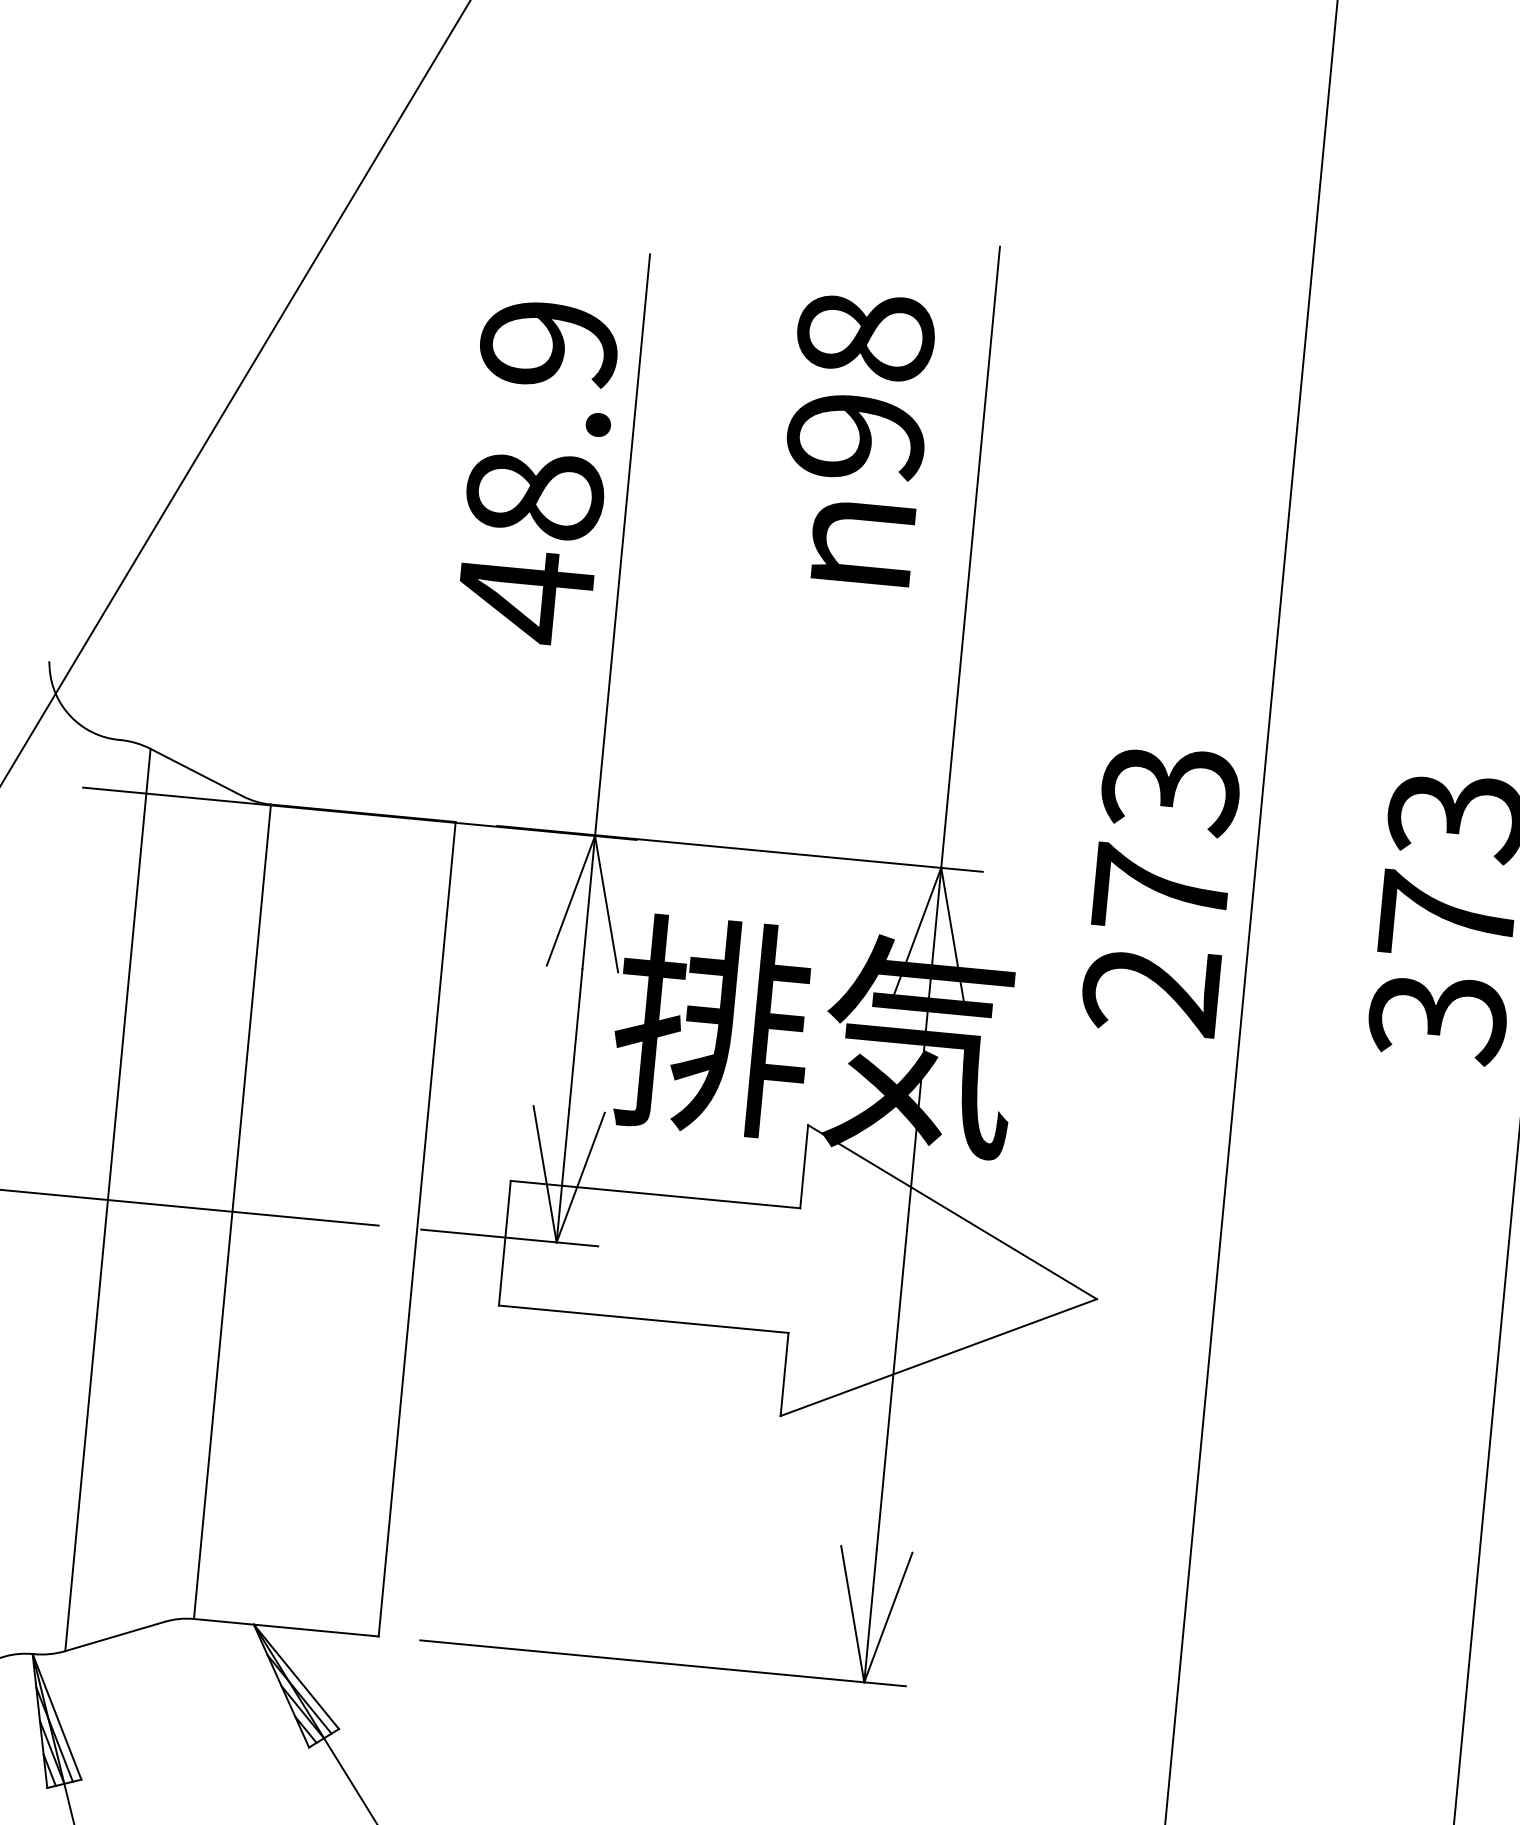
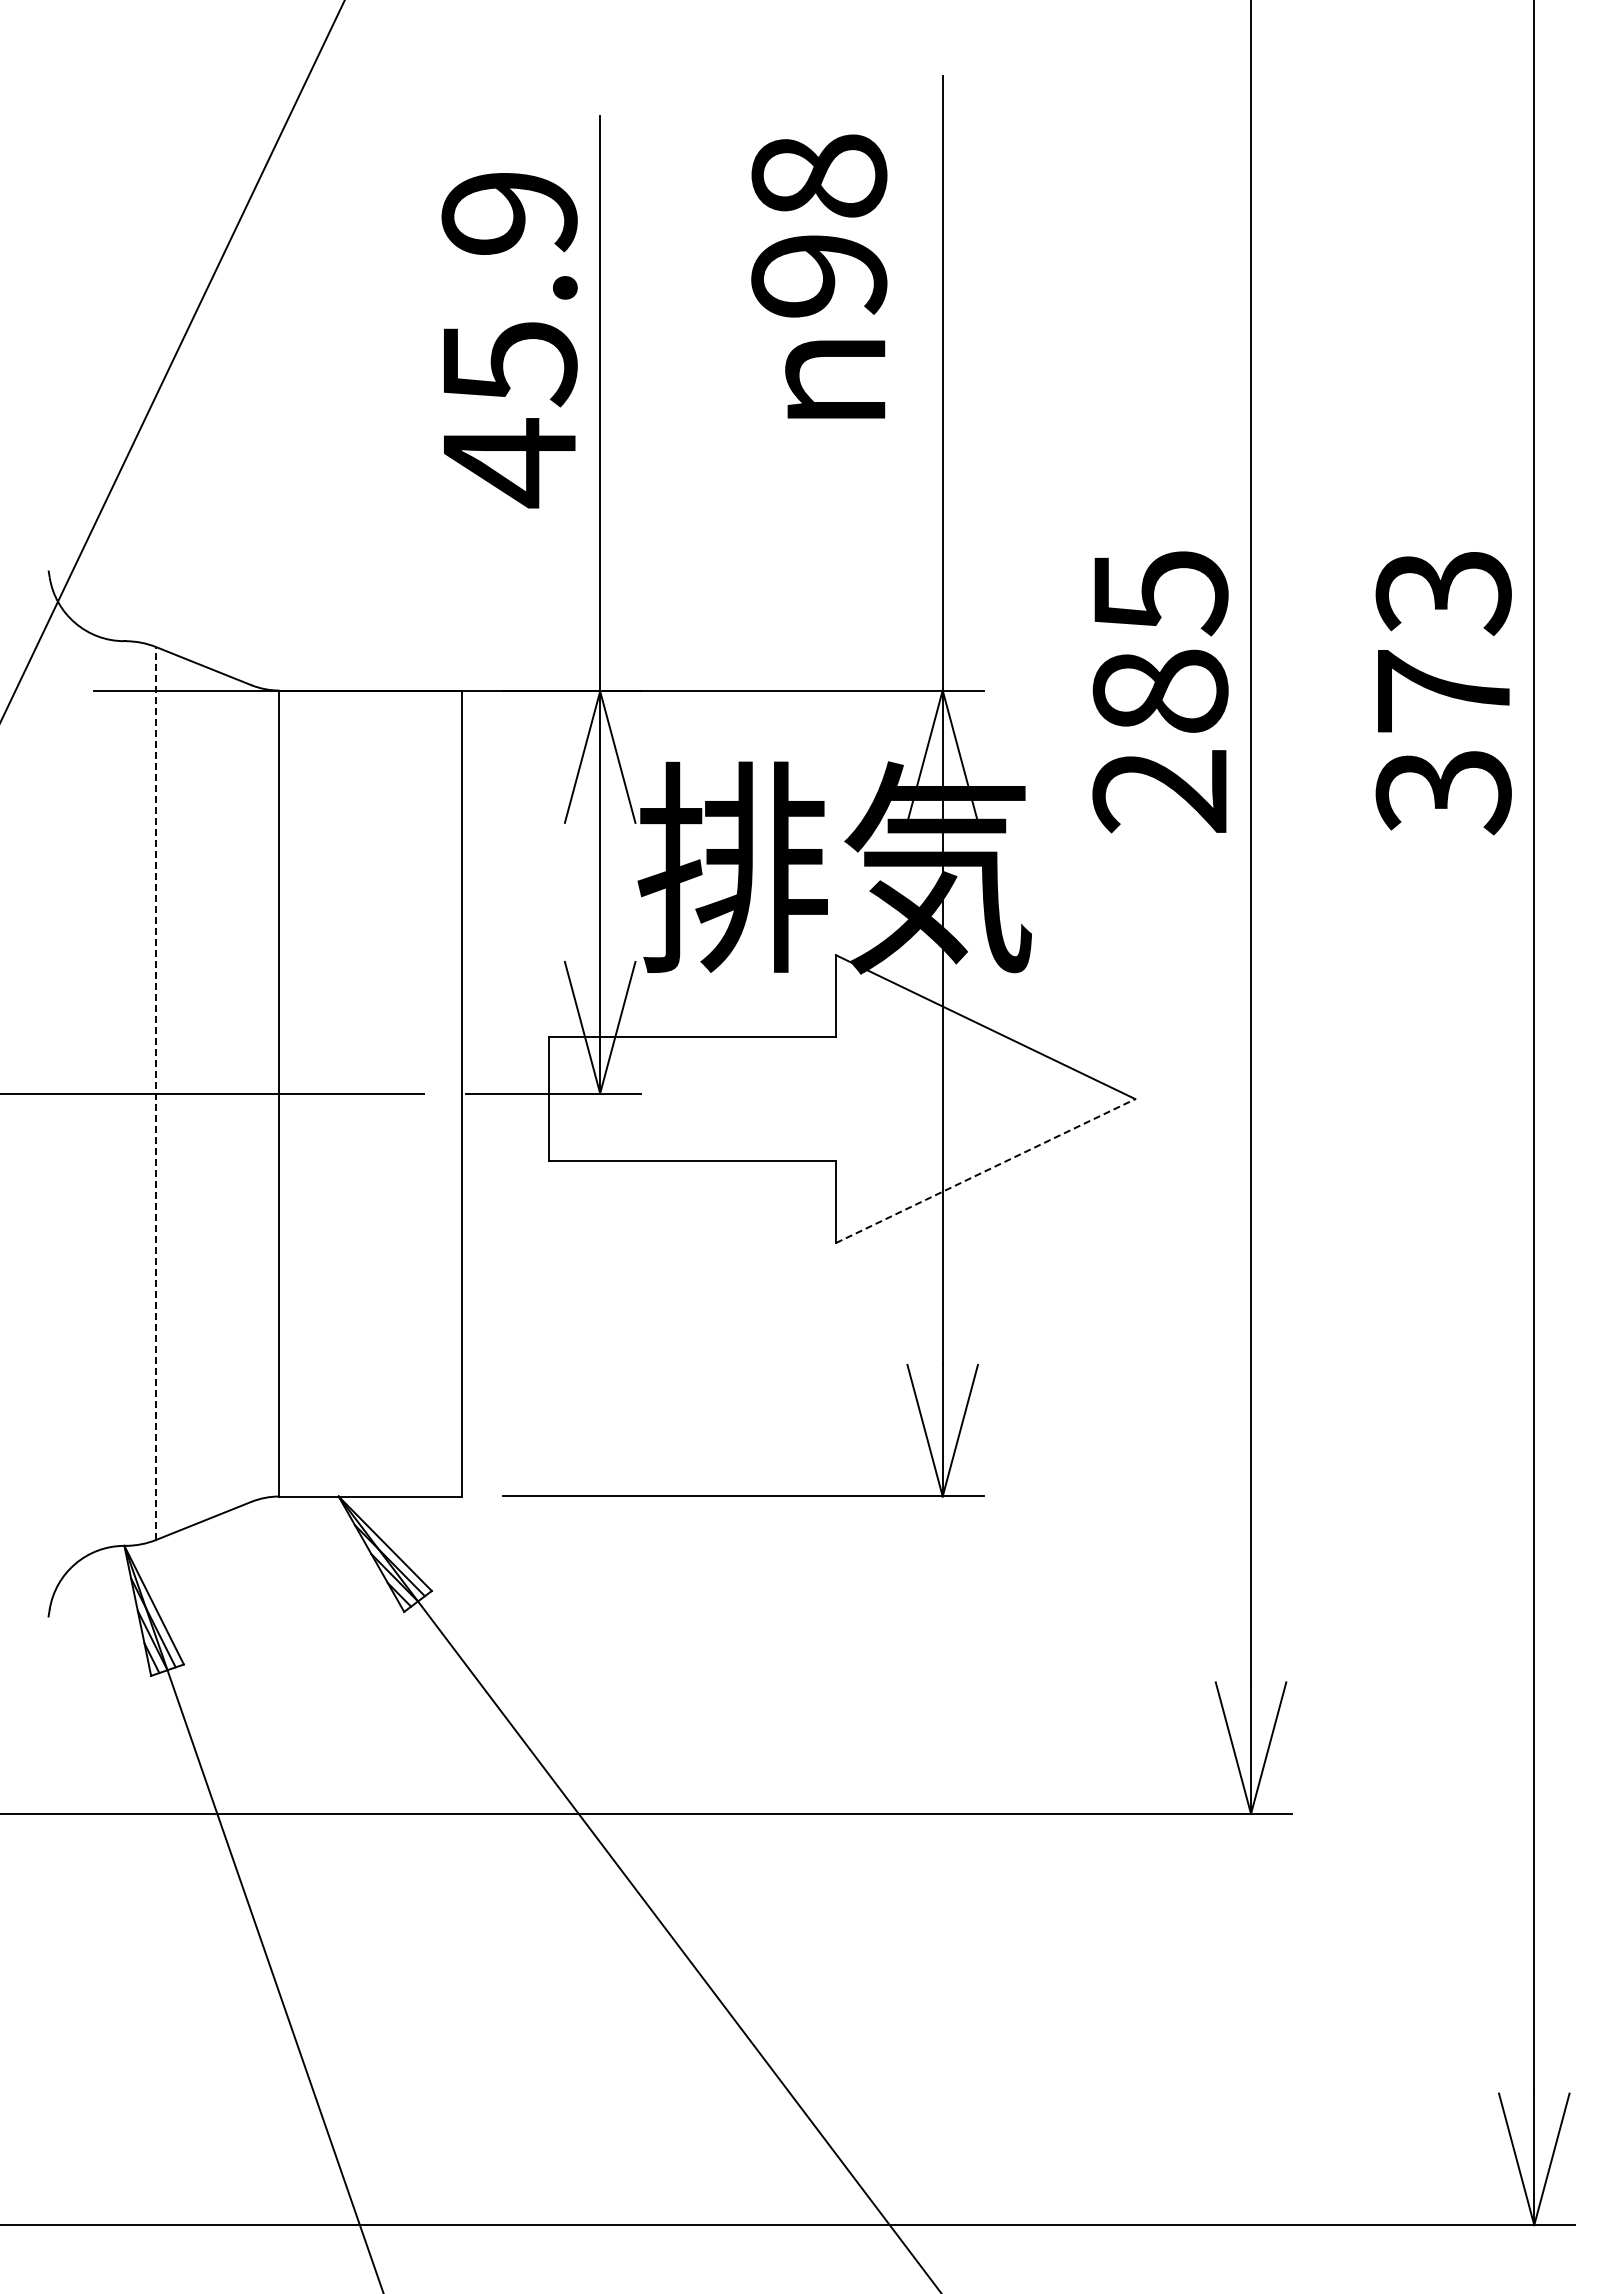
text: (534, 497) -> (509, 364), 48.9 -> 45.9
text: (1166, 839) -> (1160, 641), 273 -> 285
line: (108, 1200) -> (156, 1093), solid -> dashed
line: (939, 1357) -> (986, 1170), solid -> dashed

